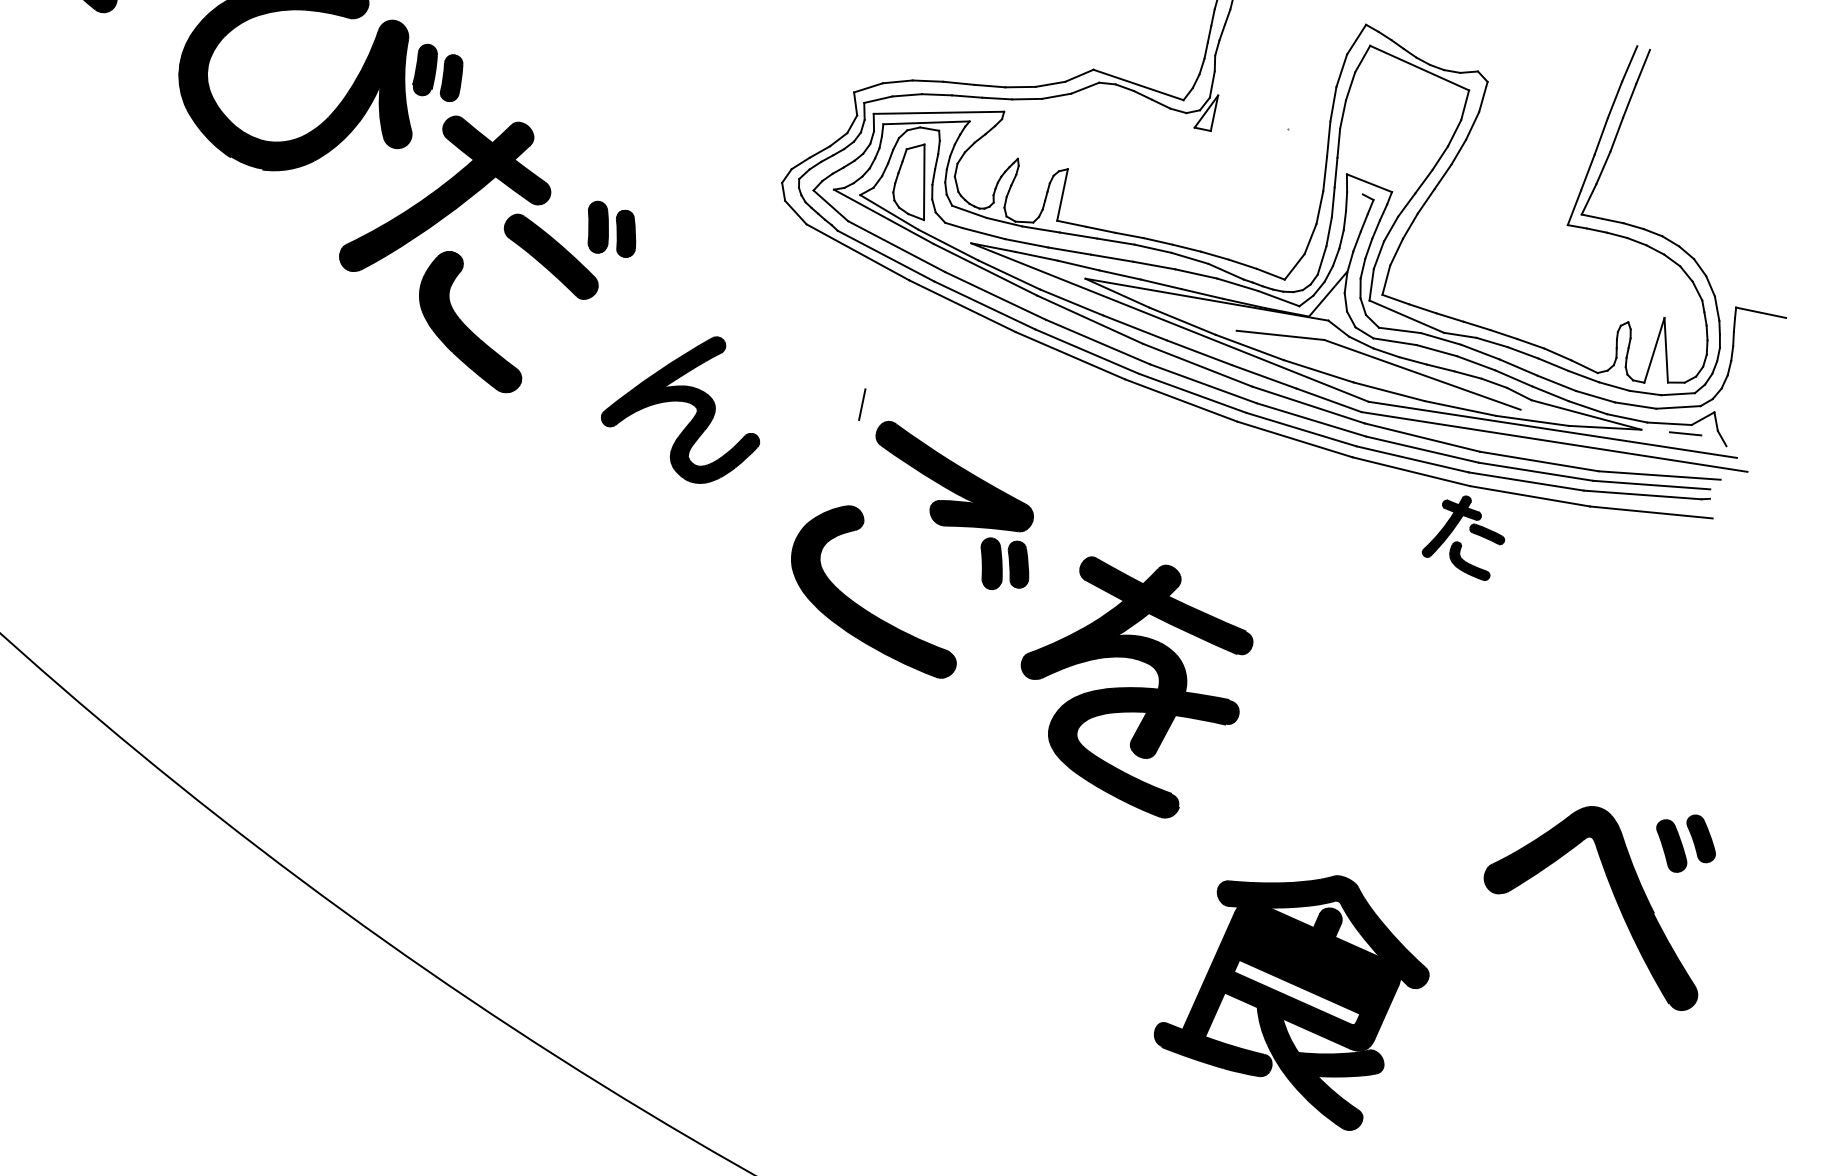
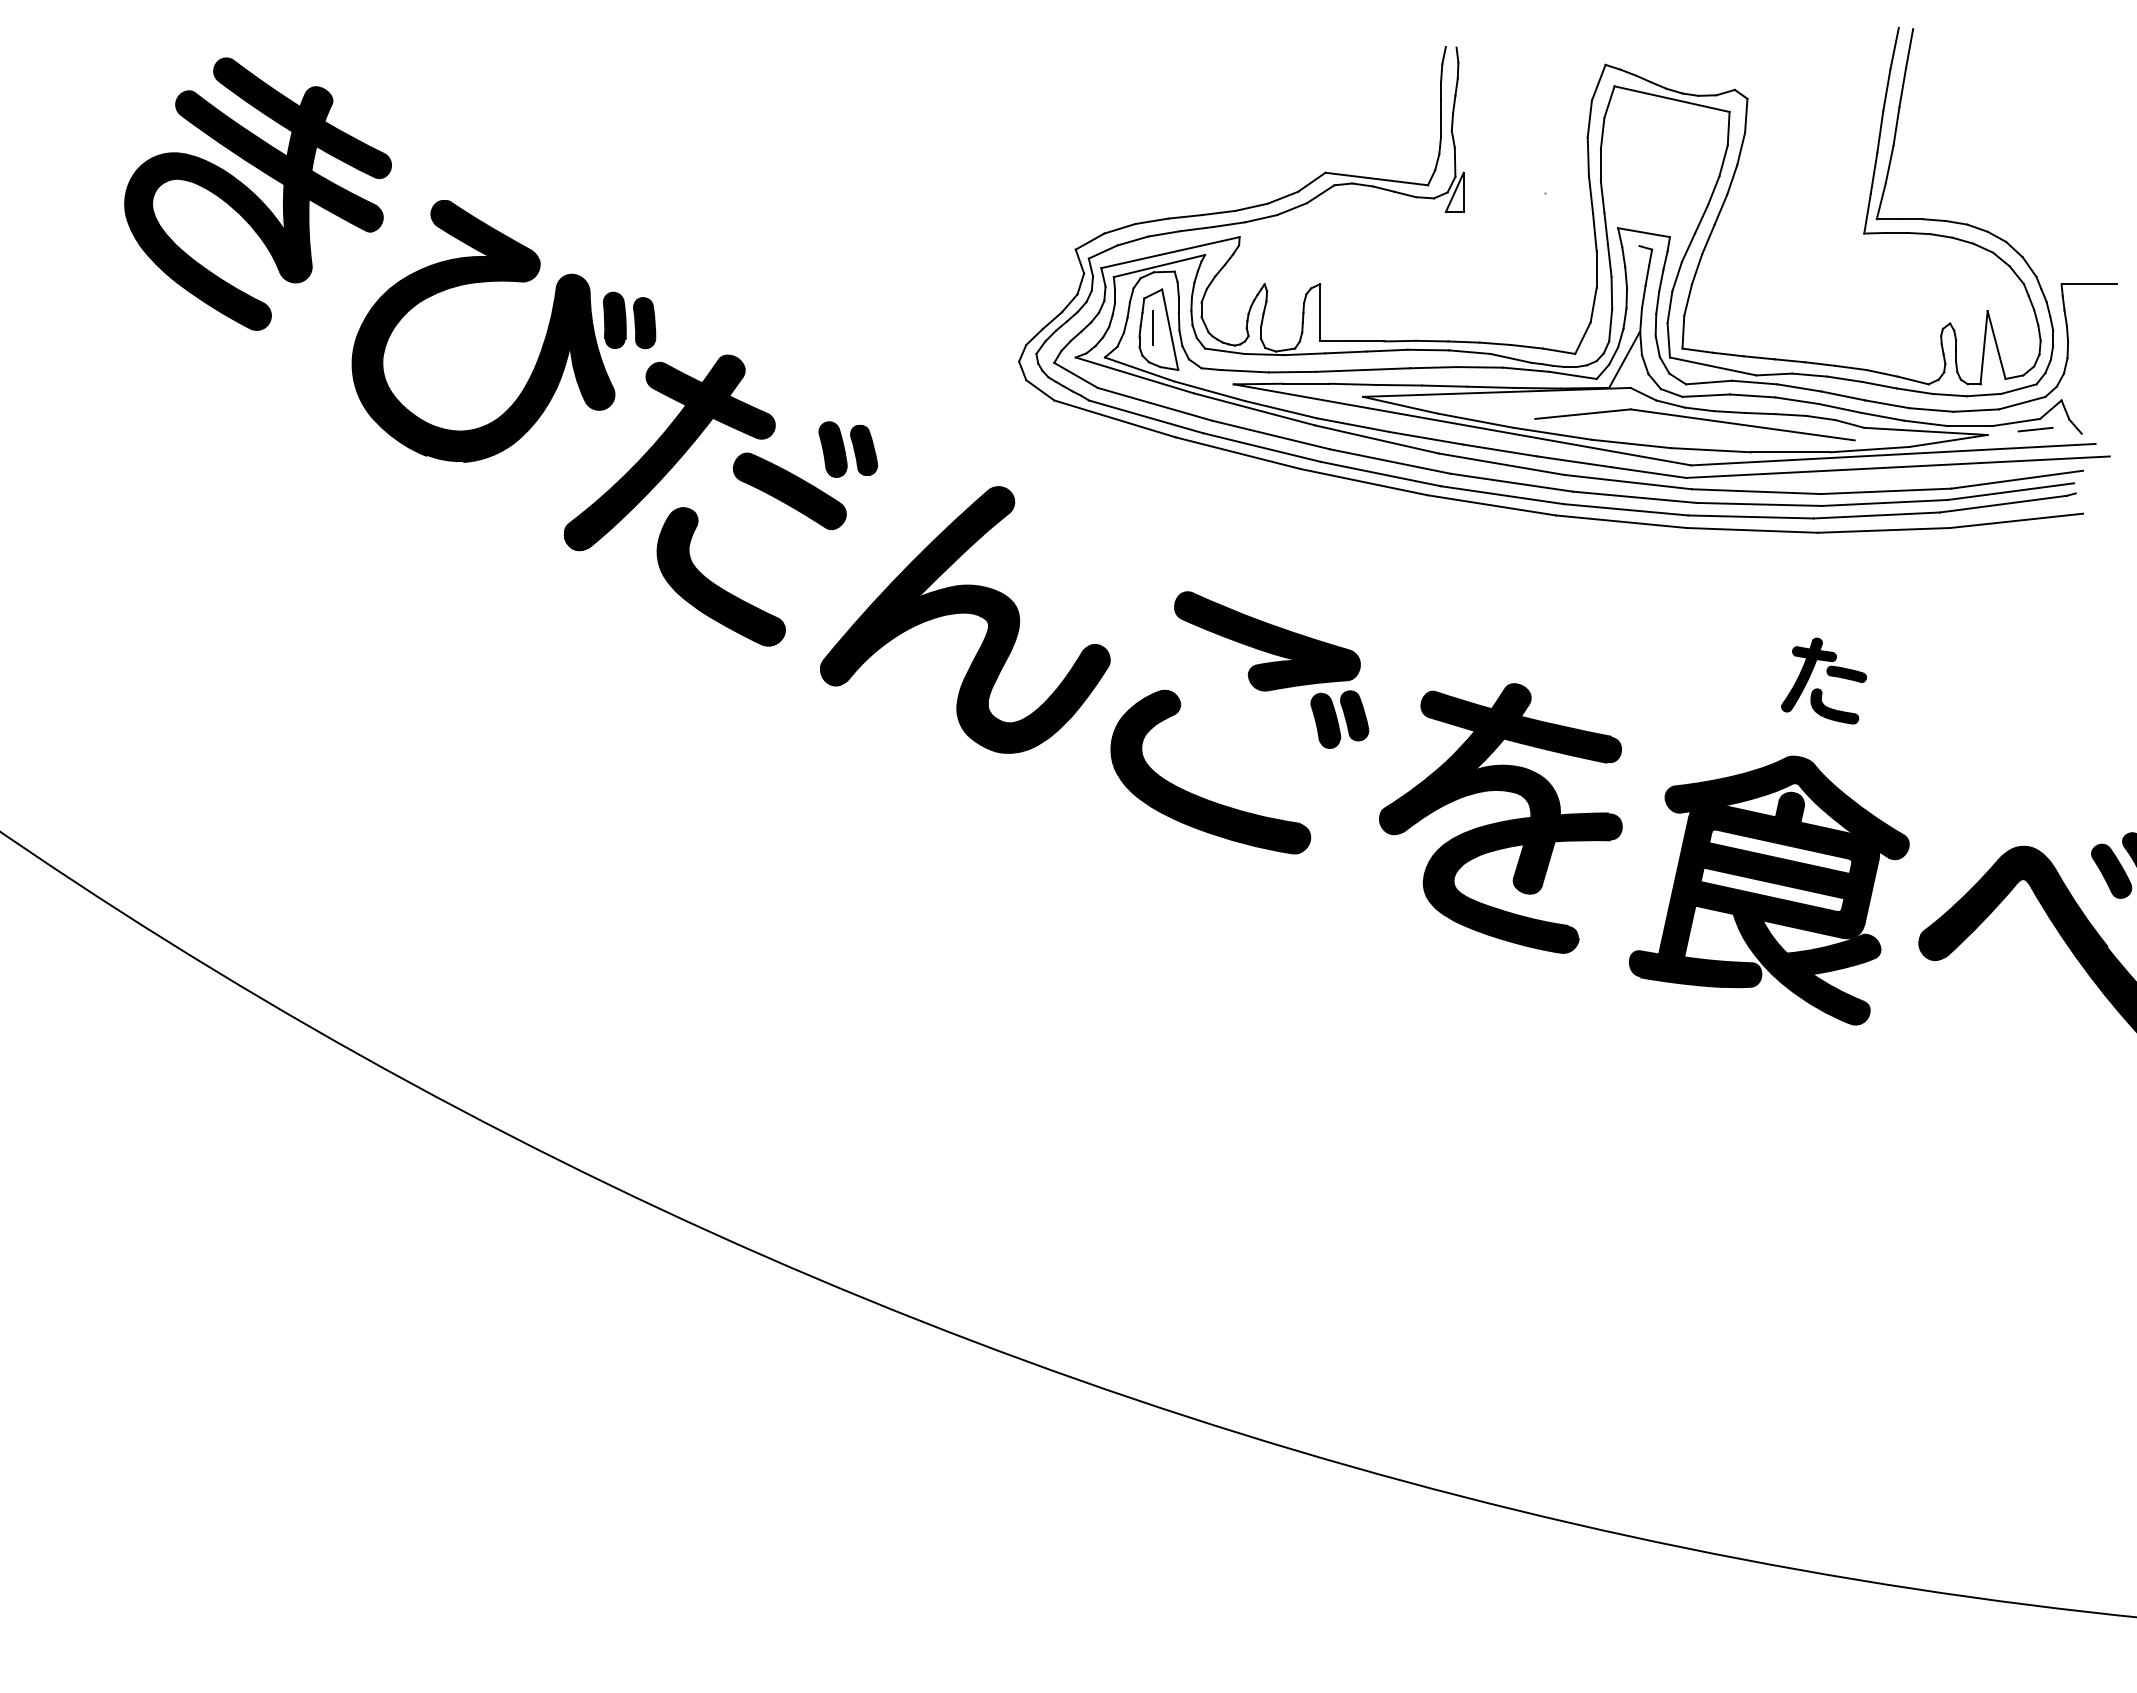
line: (861, 404) -> (1152, 327), moved
part: (685, 405) -> (965, 619), size x1.67
part: (1470, 532) -> (1828, 675), moved
part: (1294, 992) -> (1769, 890), moved

